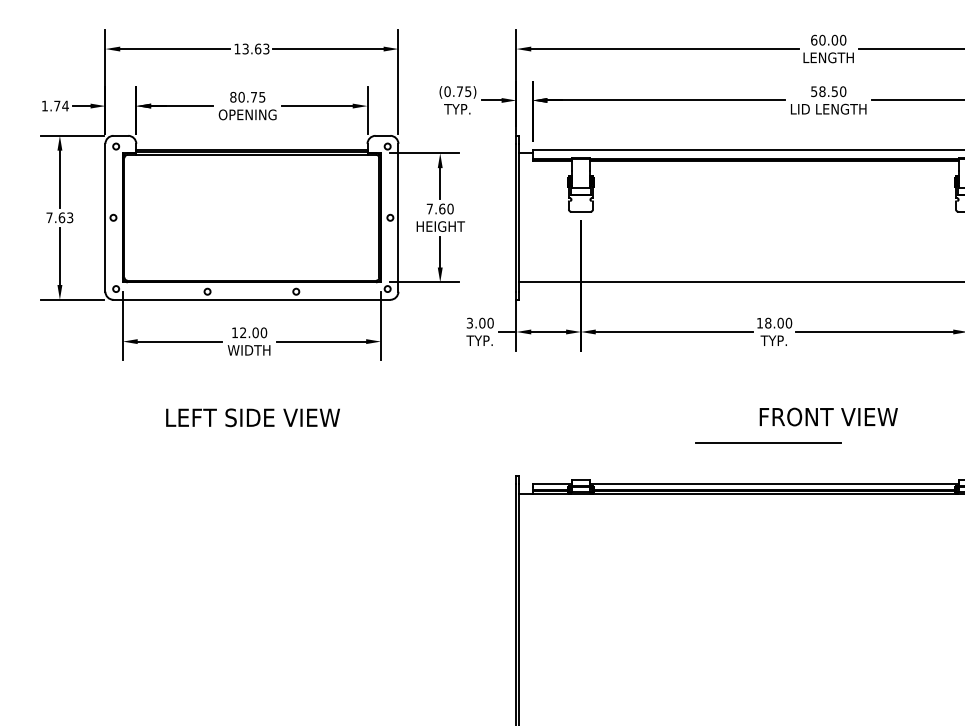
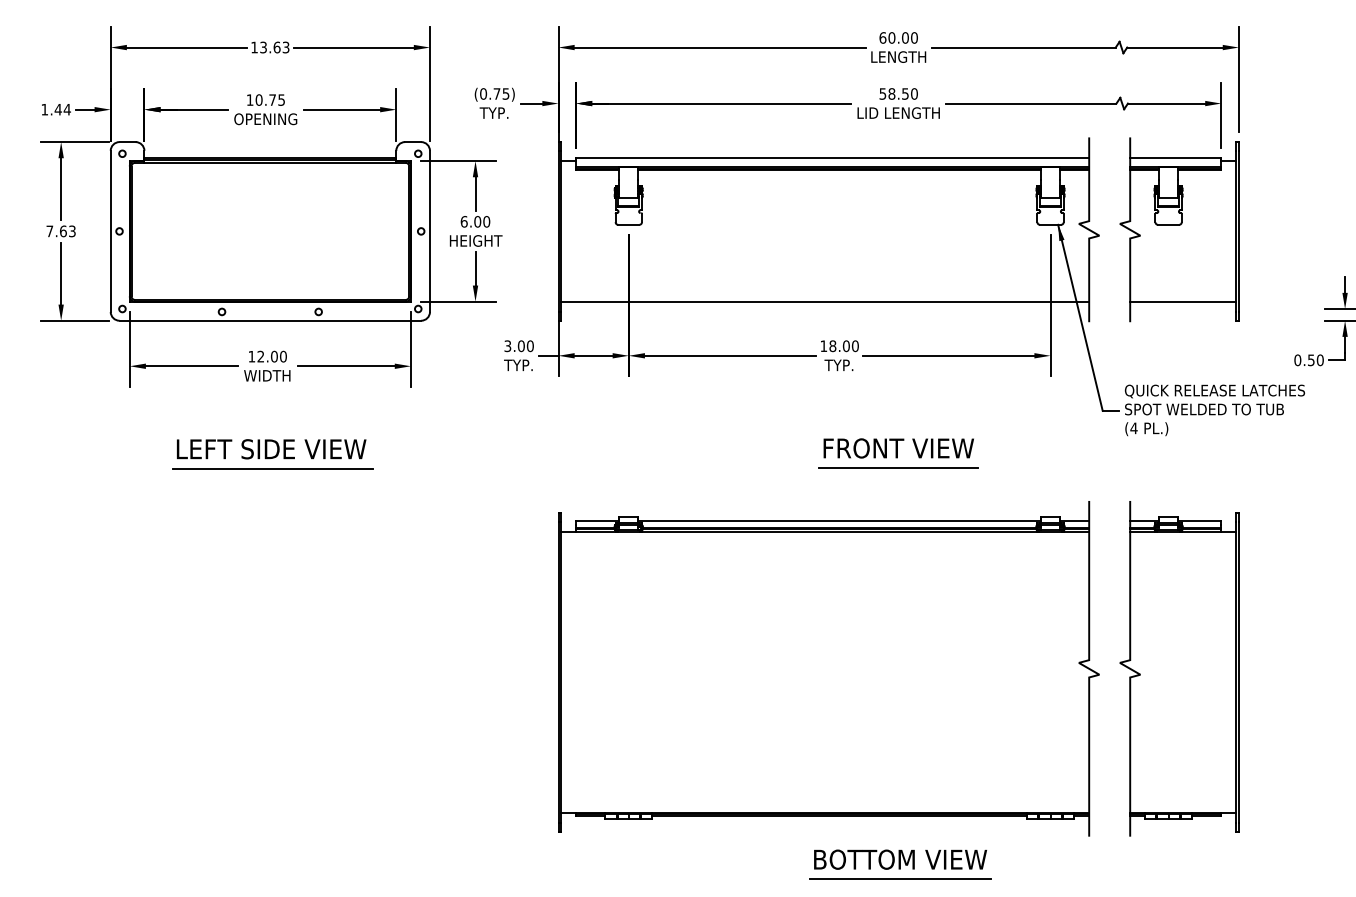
text: (232, 96) -> (249, 99), 80.75 -> 10.75
text: (56, 105) -> (57, 109), 1.74 -> 1.44
text: (435, 208) -> (470, 221), 7.60 -> 6.00
line: (253, 435) -> (272, 468), added
line: (768, 442) -> (898, 467), moved

